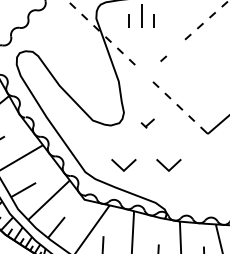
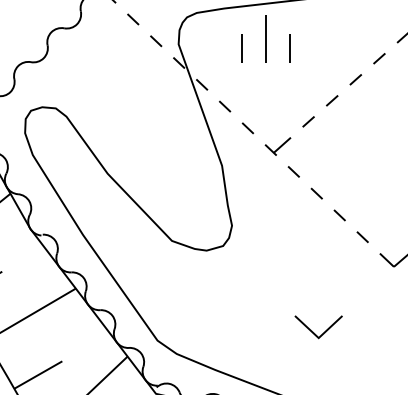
line: (175, 47) -> (331, 100), added
part: (147, 123) -> (277, 146), moved
part: (123, 165) -> (231, 327), removed

